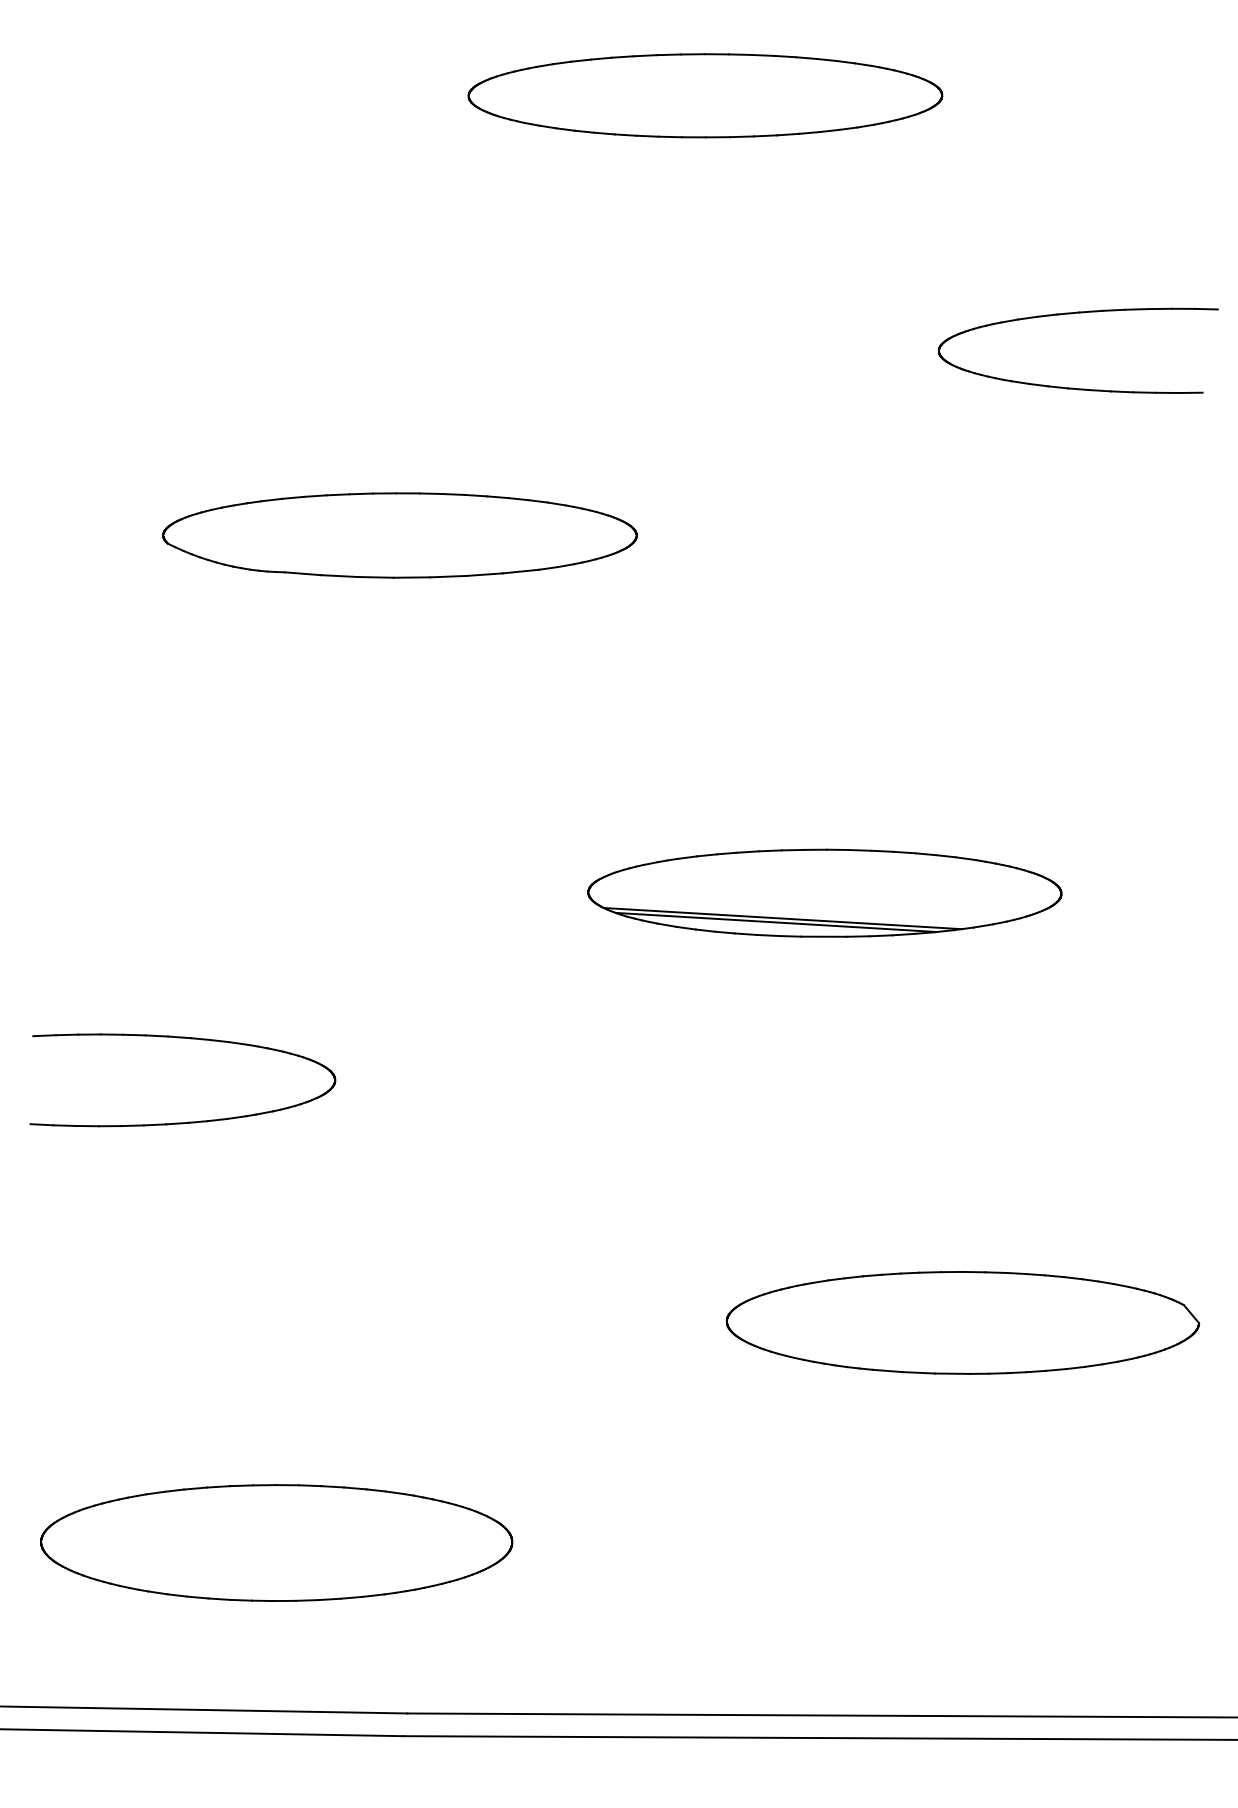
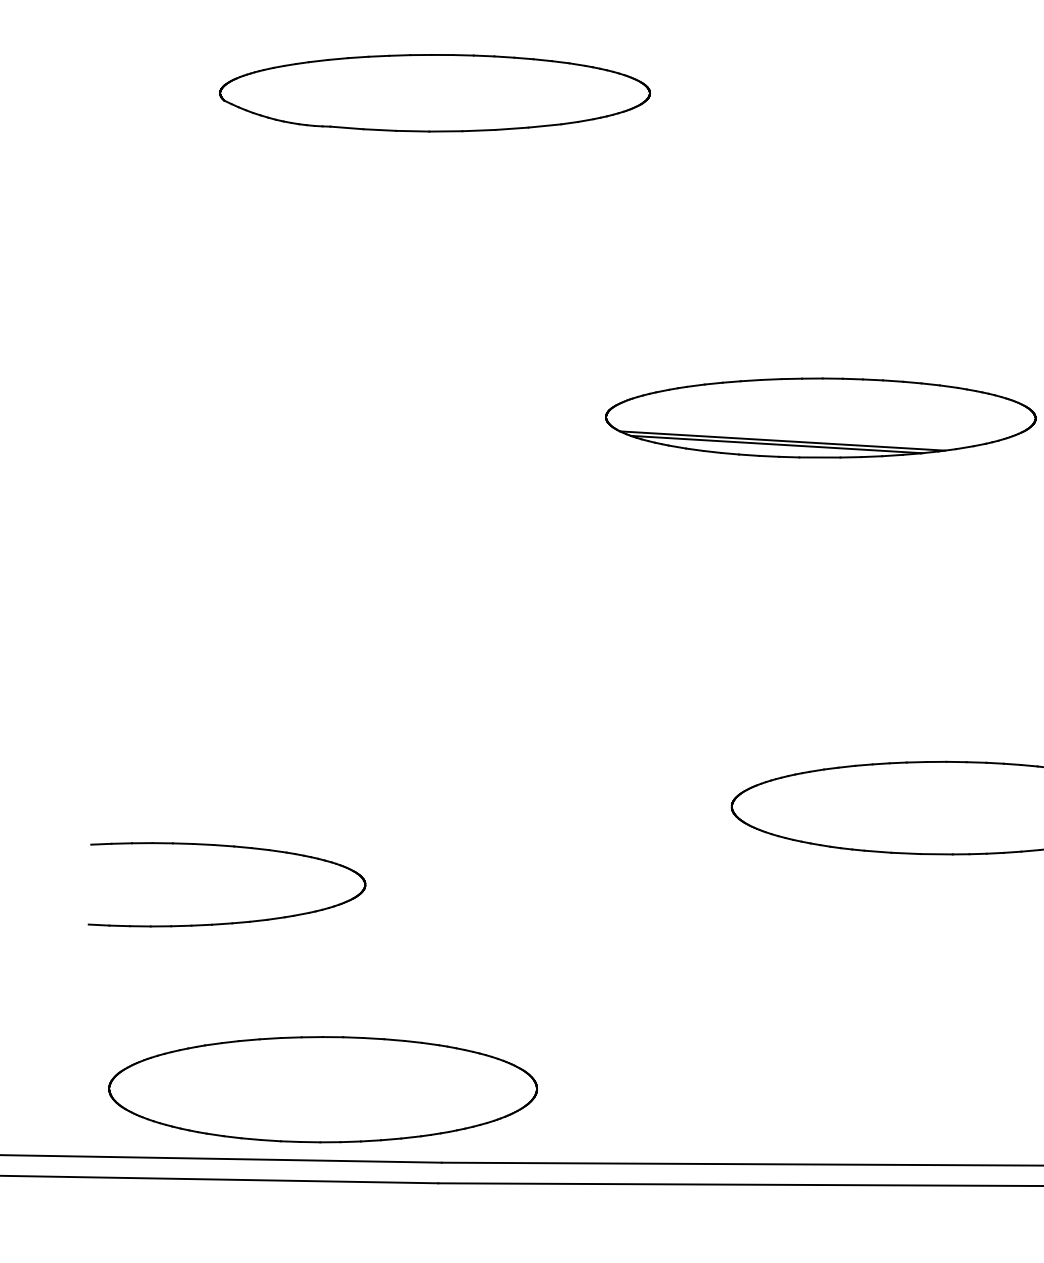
part: (188, 1121) -> (232, 922), moved
part: (276, 1542) -> (322, 1089), moved

